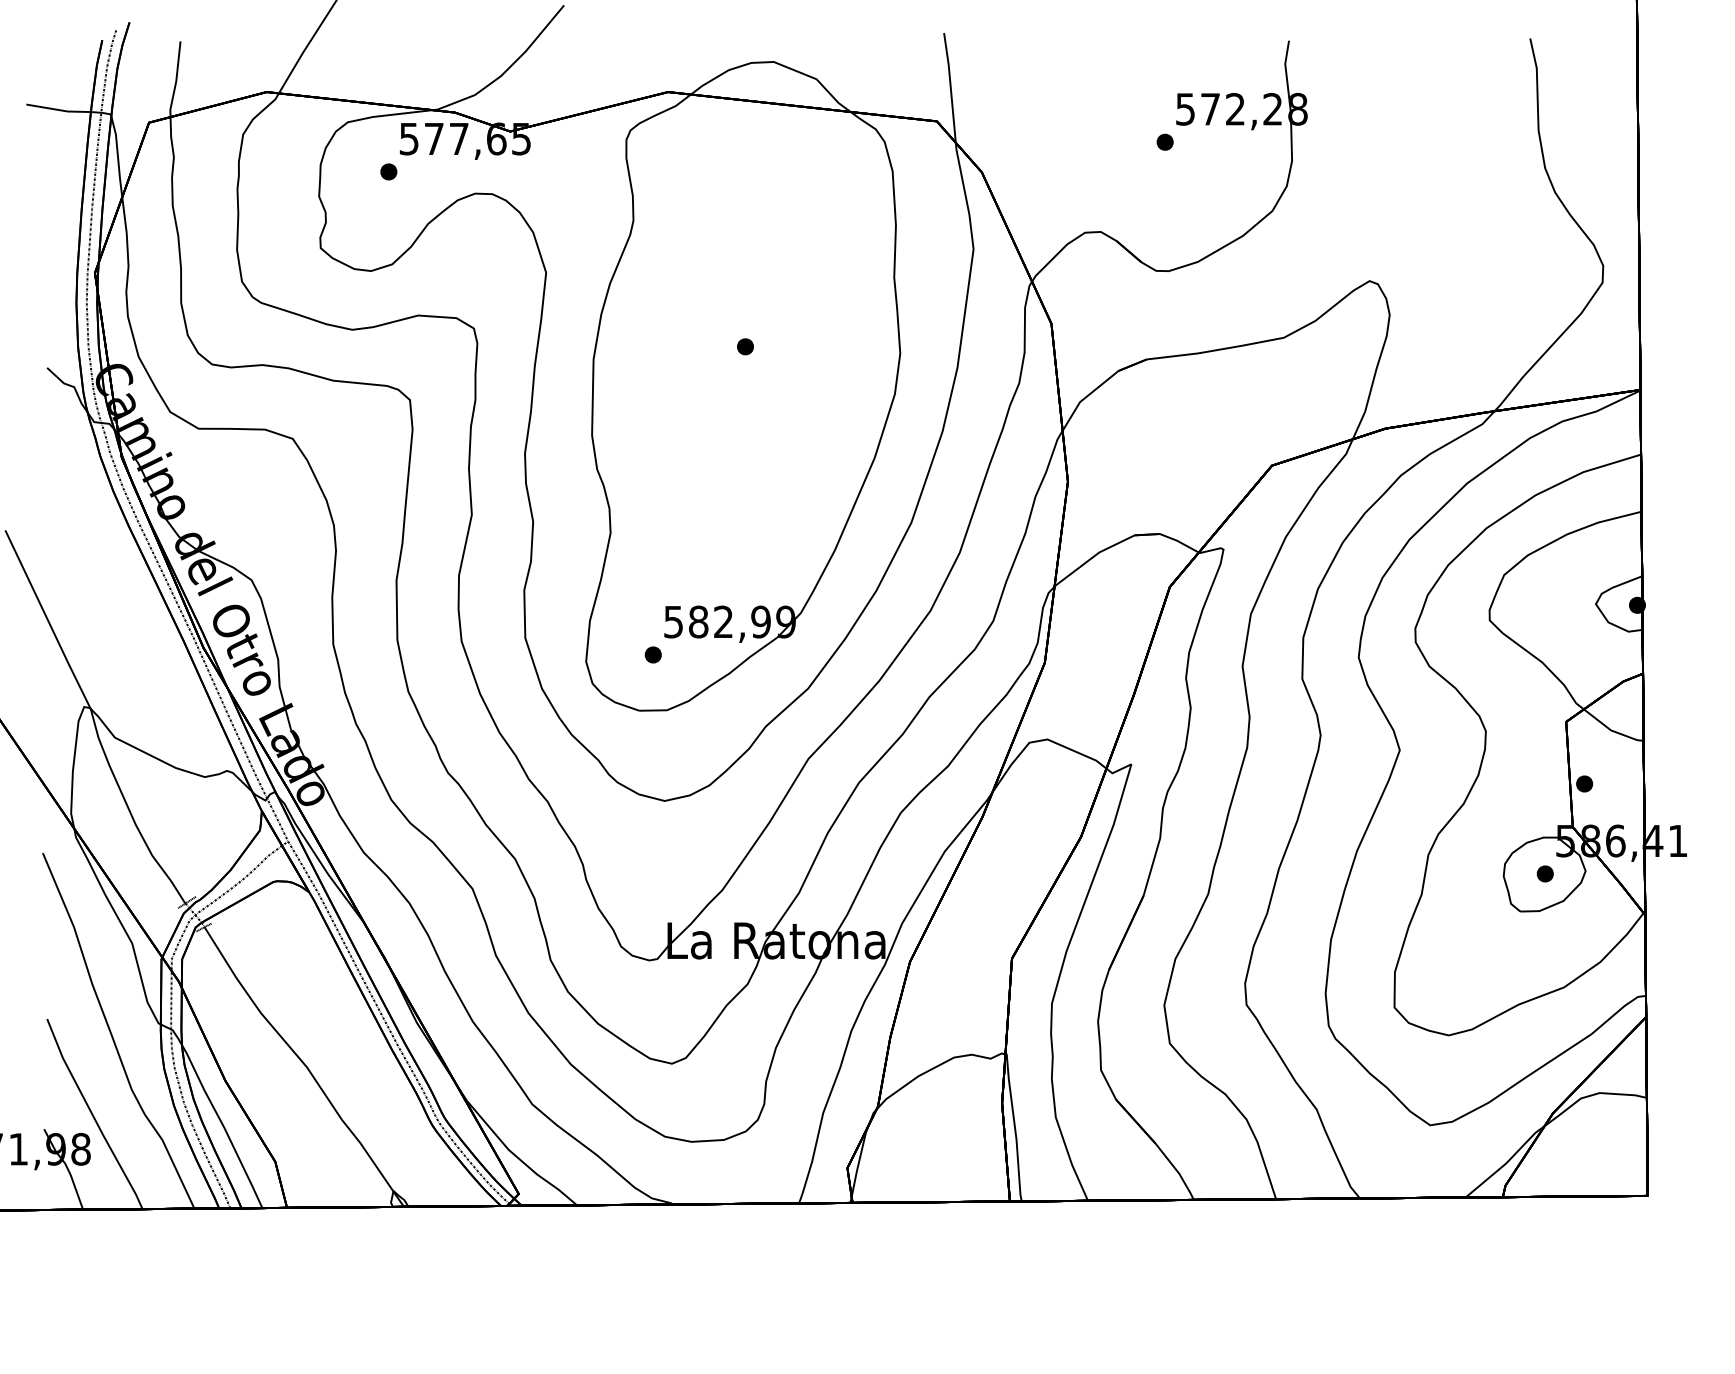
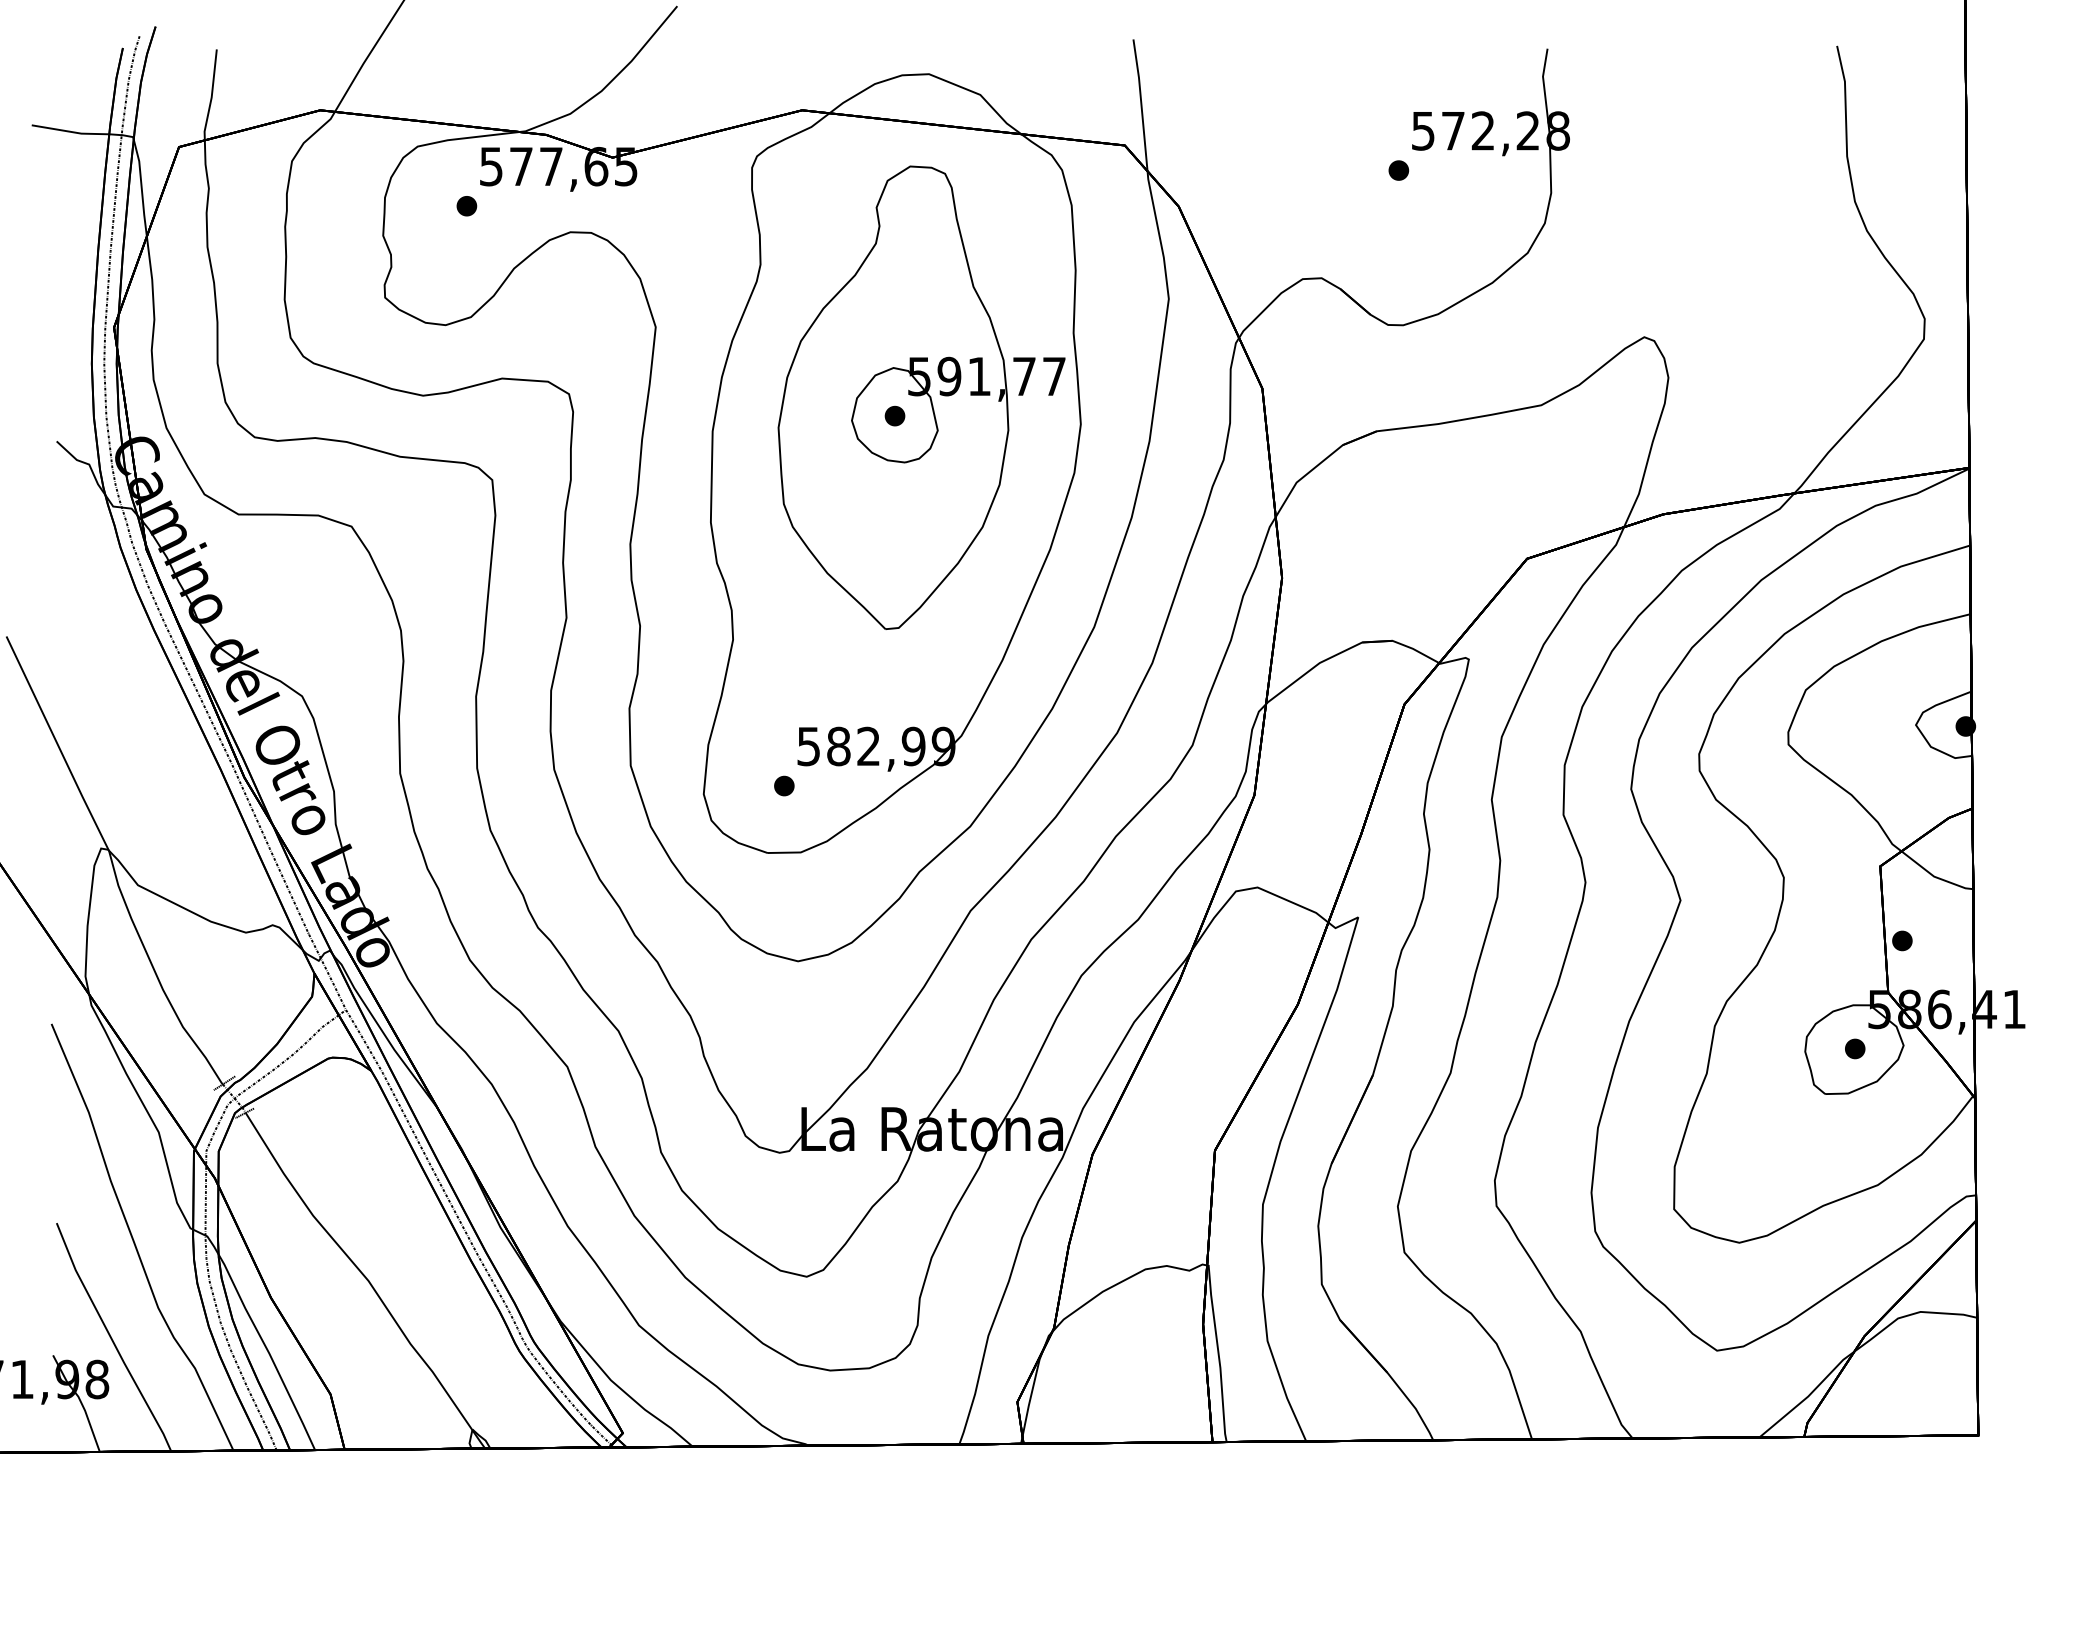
part: (767, 331) -> (921, 397), added

